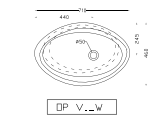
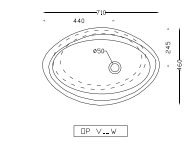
part: (81, 106) -> (100, 130), size x0.62

